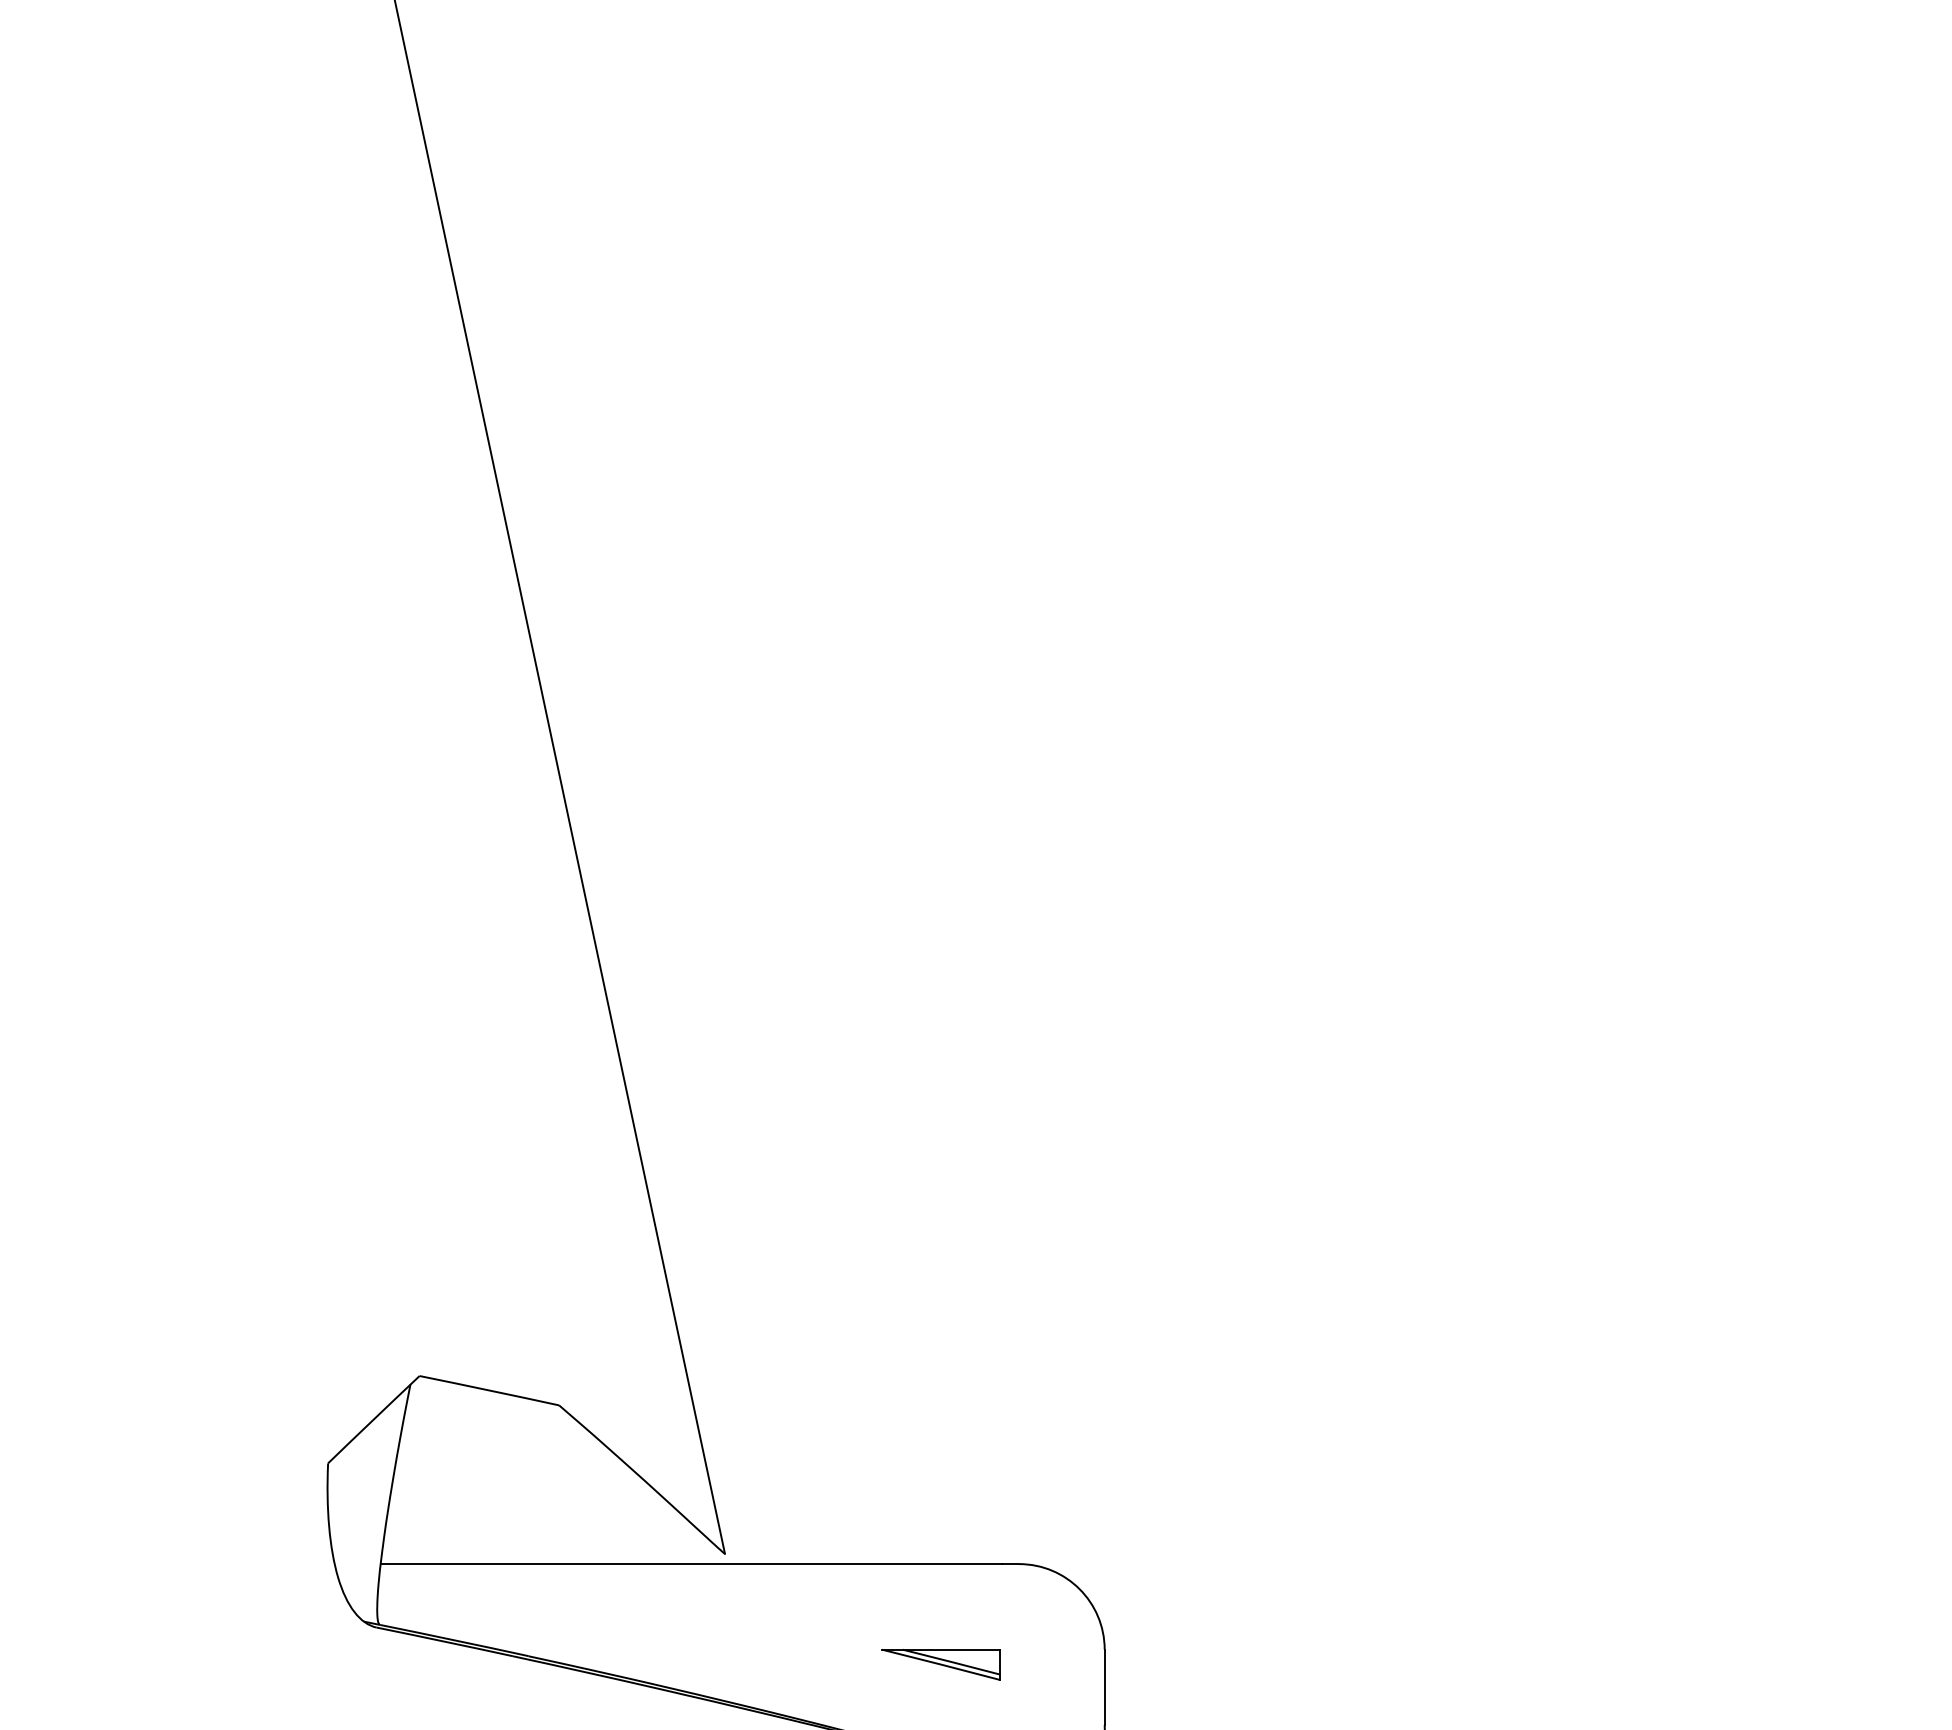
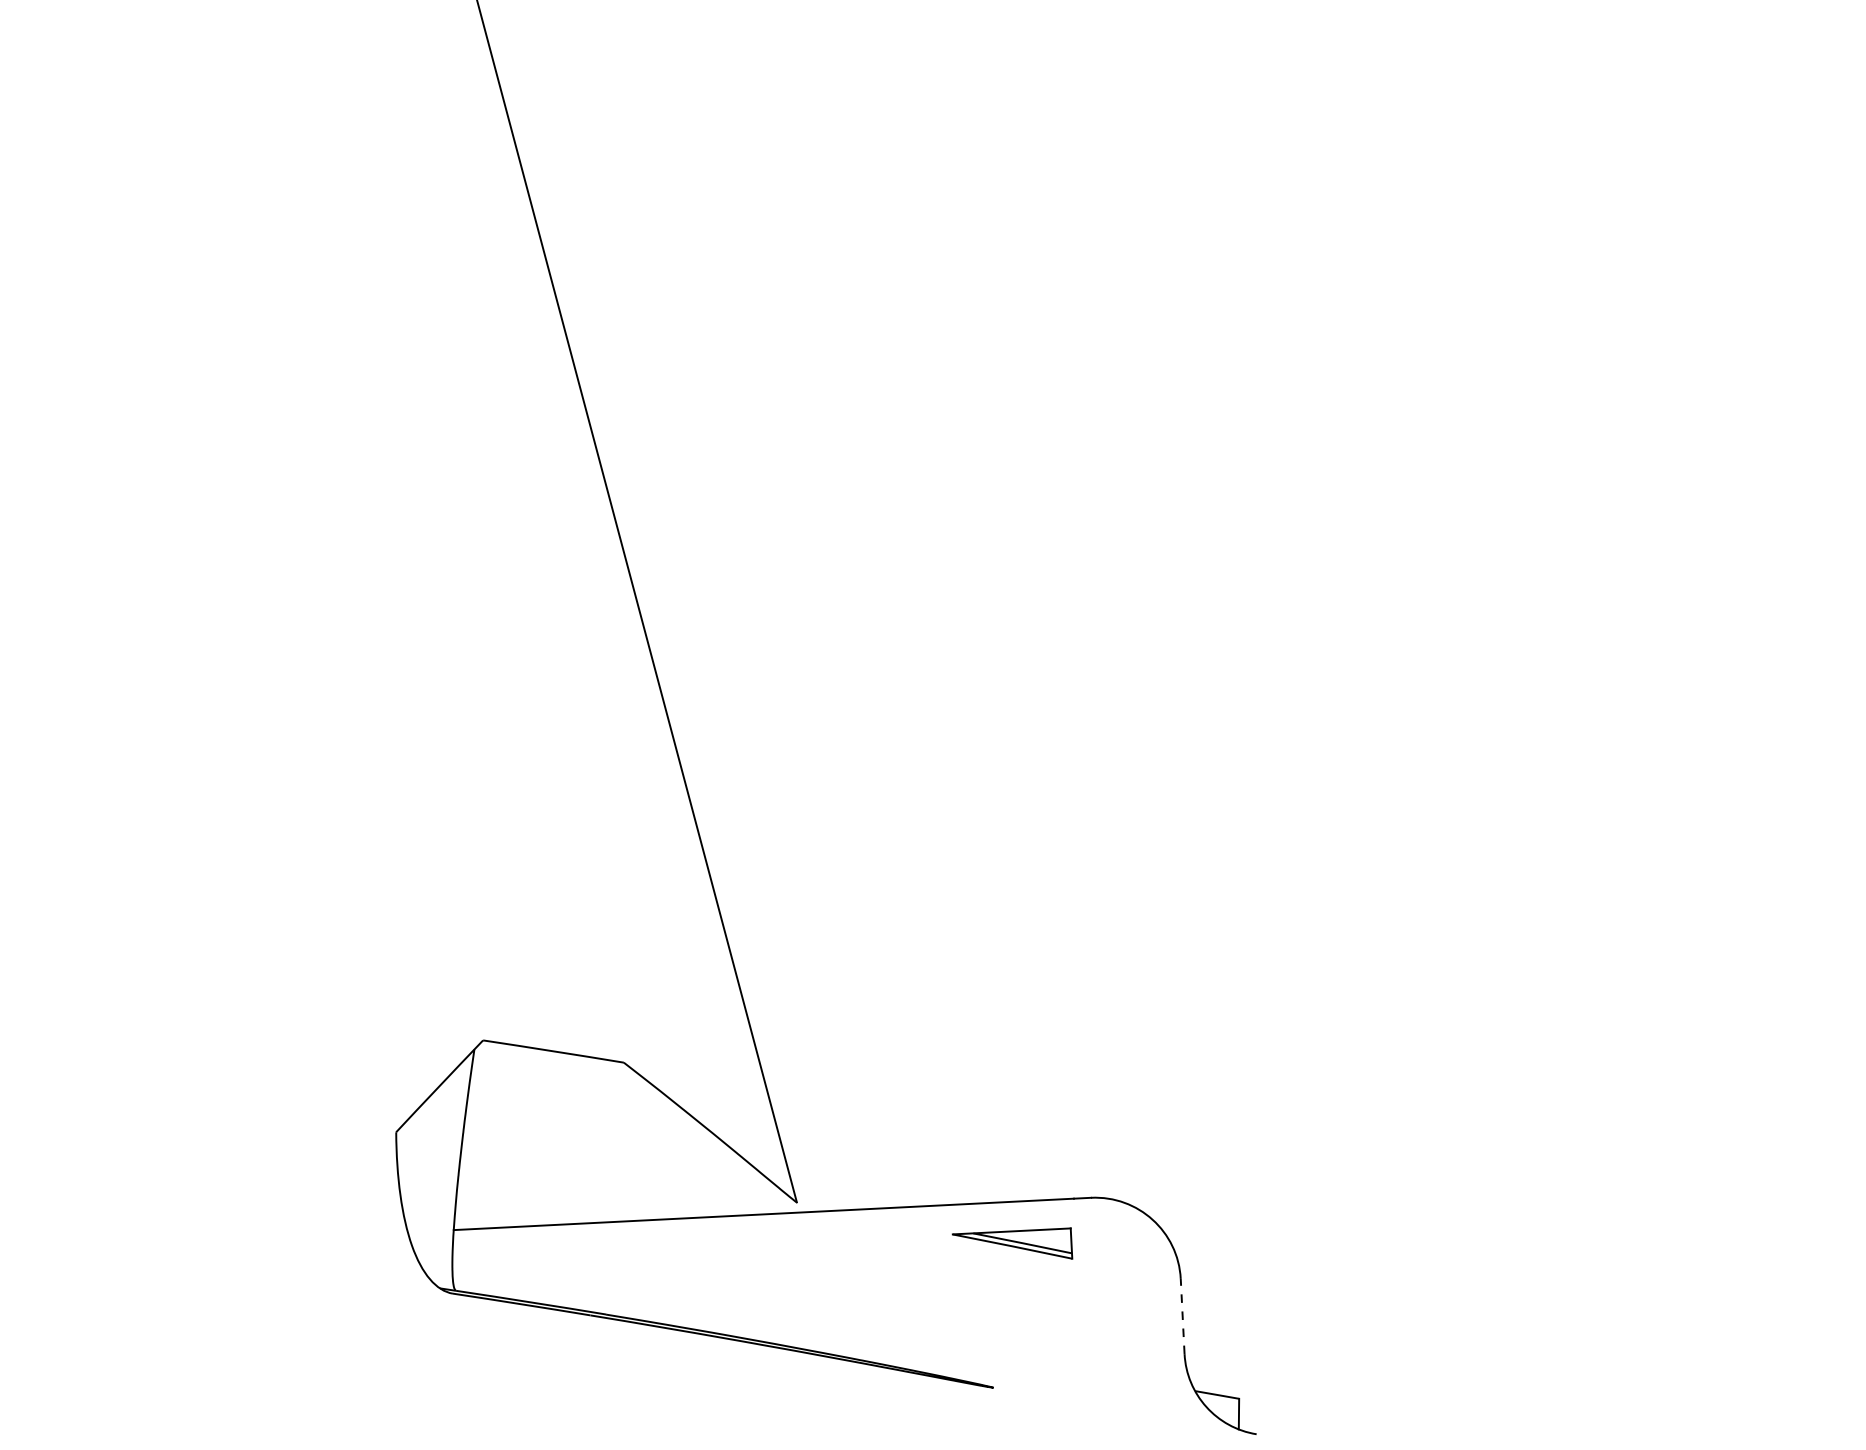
part: (940, 1664) -> (1011, 1246), moved
line: (1104, 1687) -> (1182, 1316), solid -> dashed

